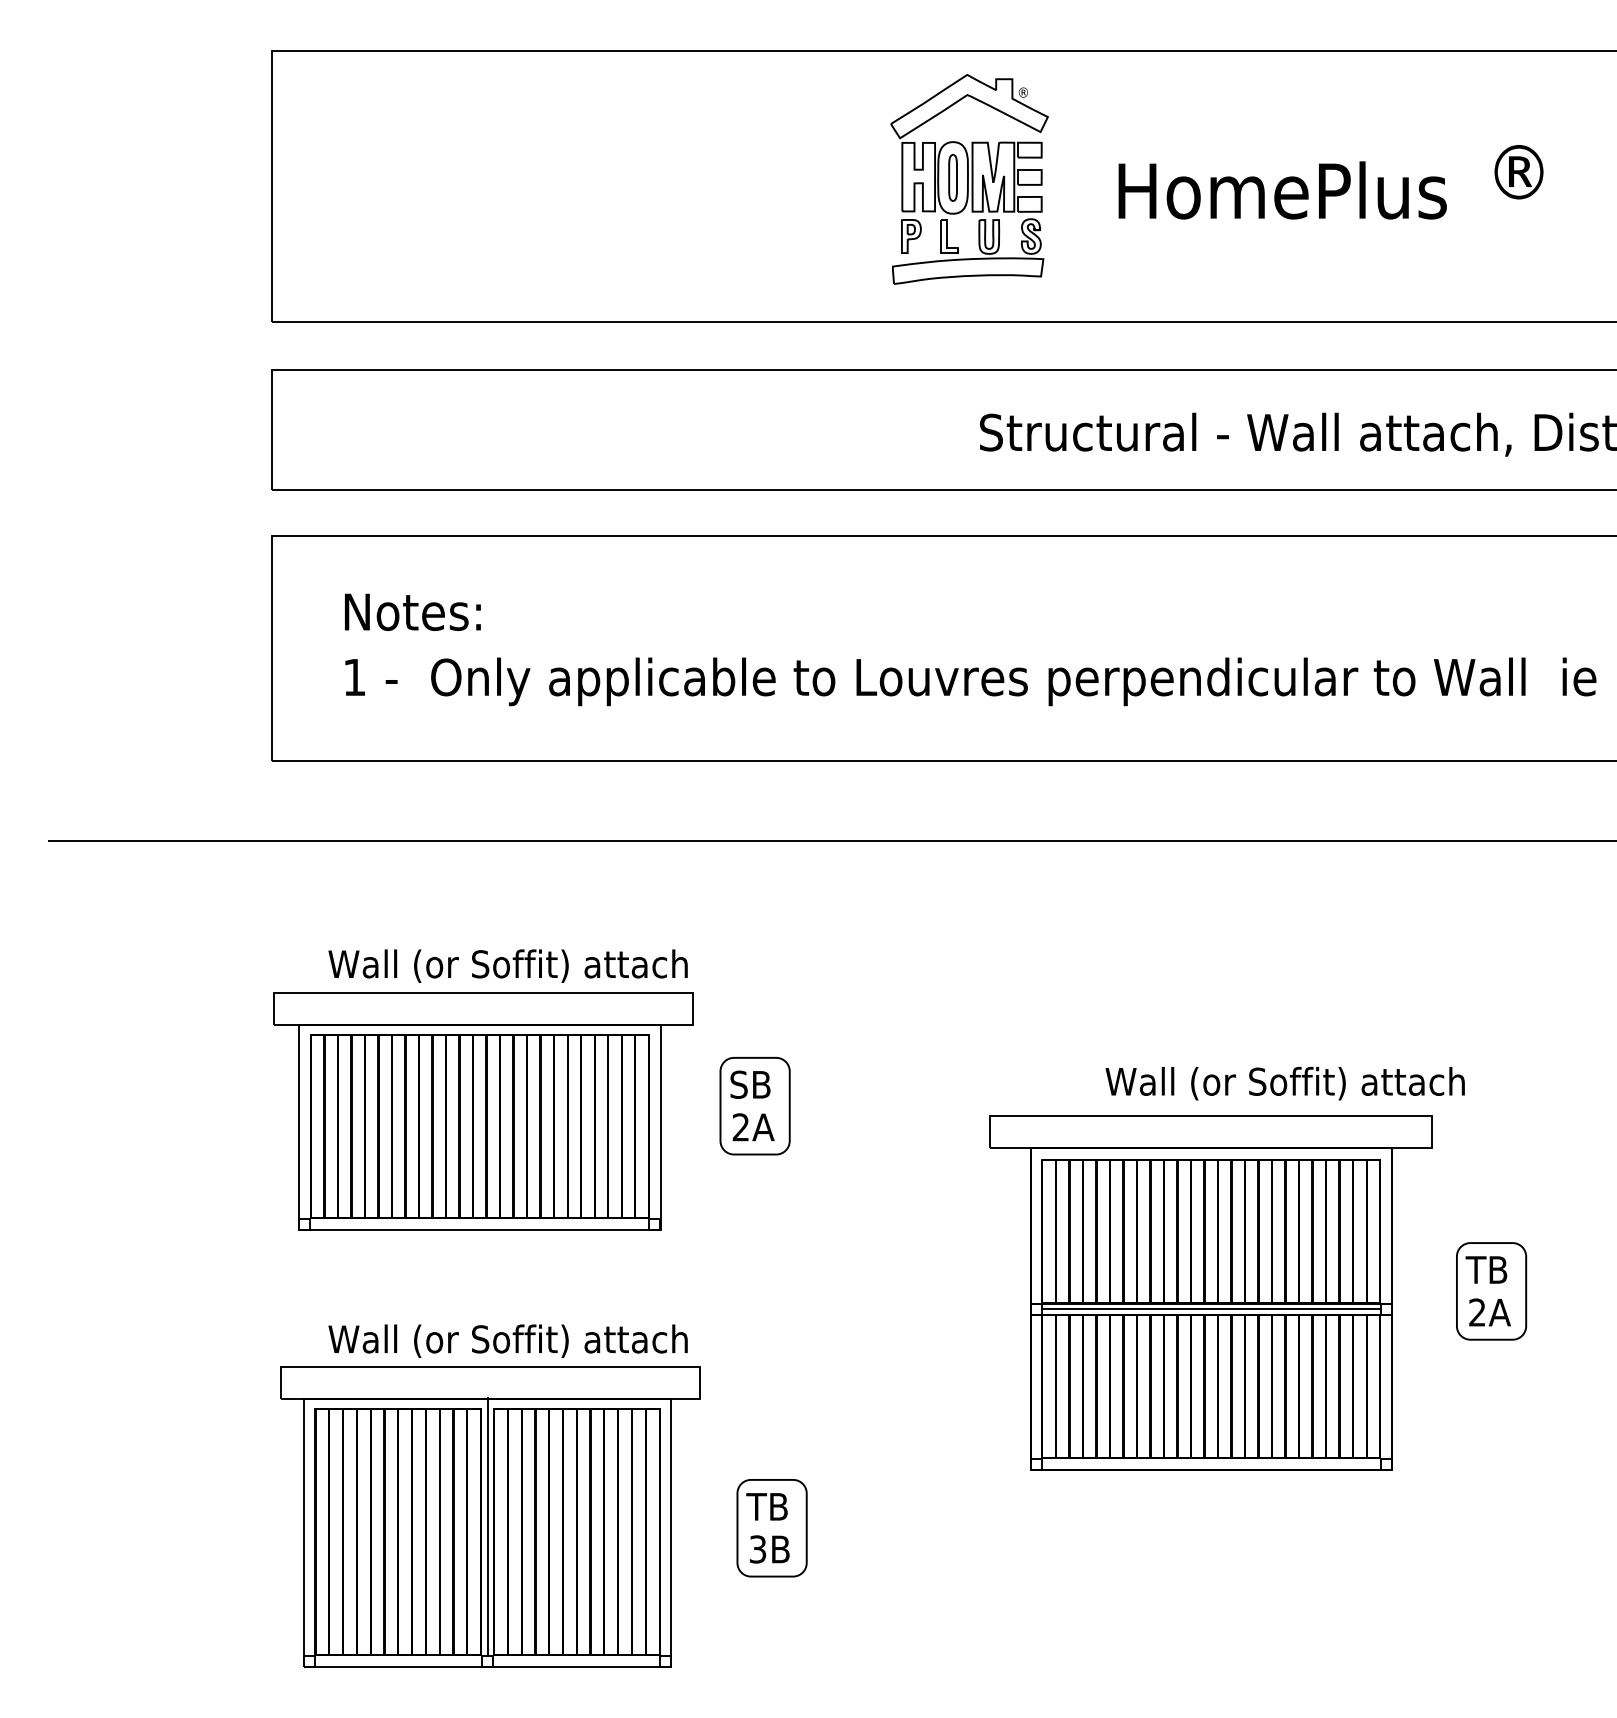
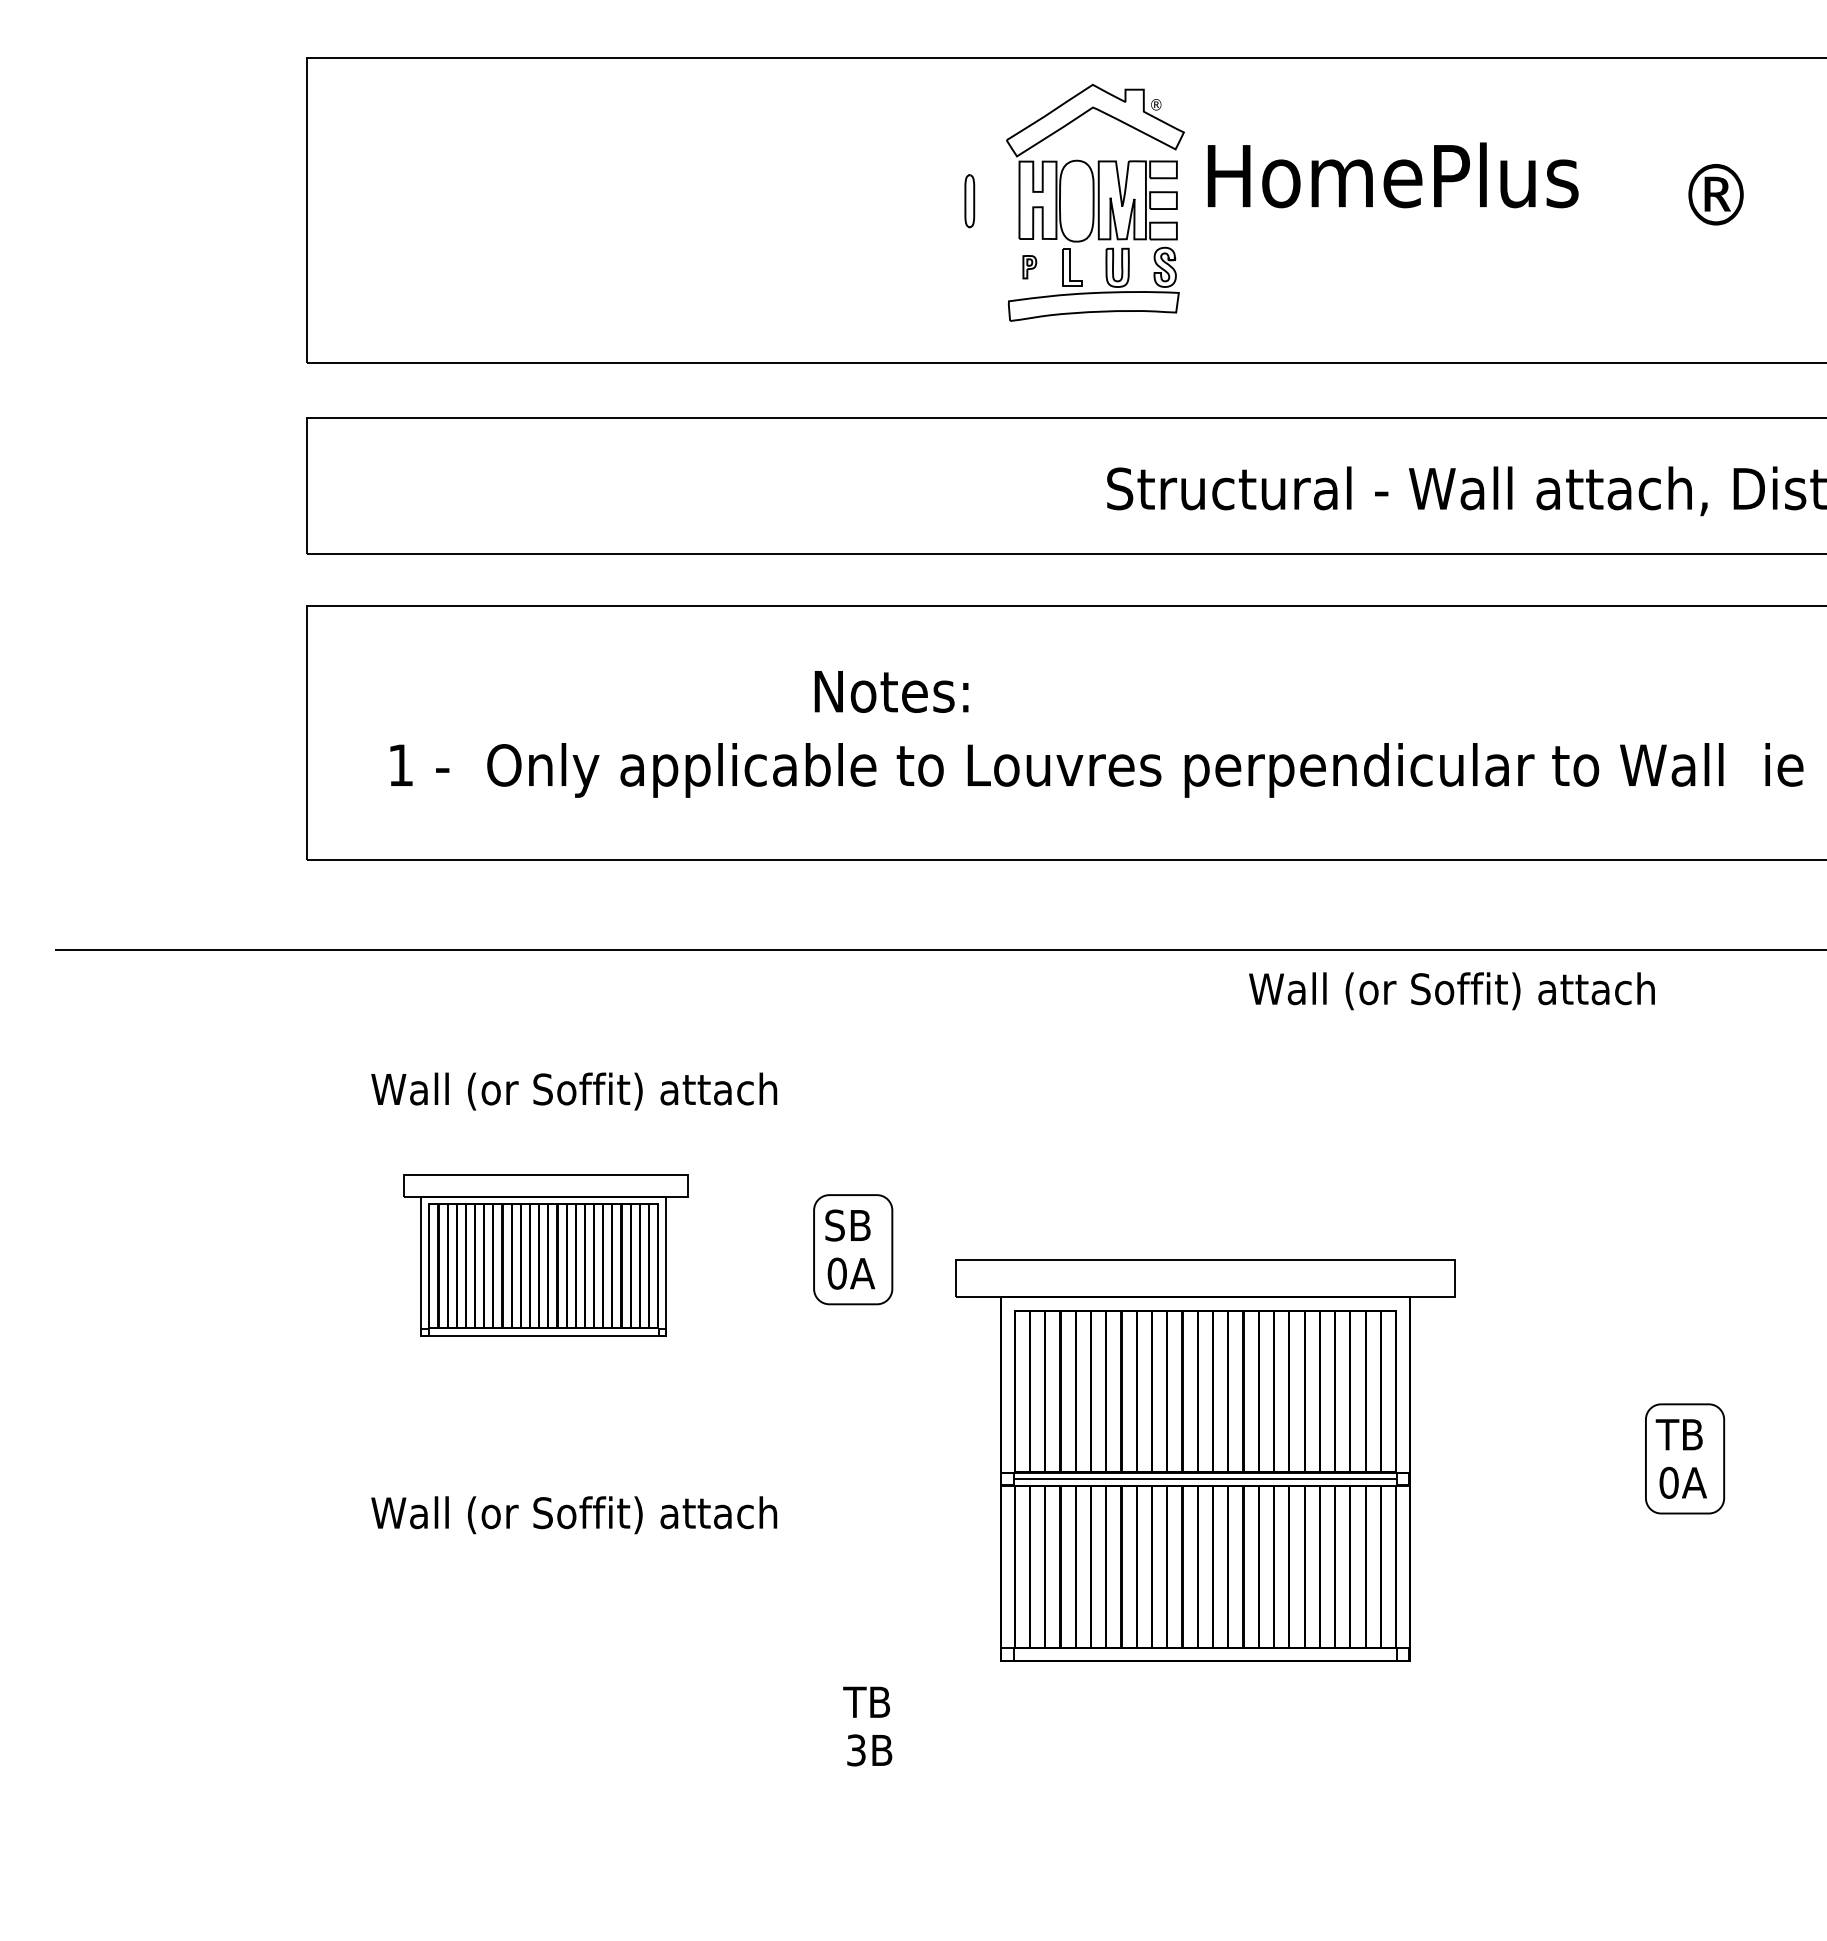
part: (952, 178) -> (969, 201), moved
text: (1282, 190) -> (1392, 175), moved
part: (911, 235) -> (1029, 266), size x0.6
text: (412, 612) -> (891, 691), moved
text: (1284, 1083) -> (1451, 991), moved
part: (482, 1111) -> (545, 1255), size x0.6
text: (740, 1127) -> (836, 1273), 2A -> 0A
part: (1211, 1292) -> (1205, 1460), moved
text: (1476, 1312) -> (1668, 1482), 2A -> 0A
part: (490, 1516) -> (554, 1713), removed
part: (772, 1528) -> (872, 1726), removed

